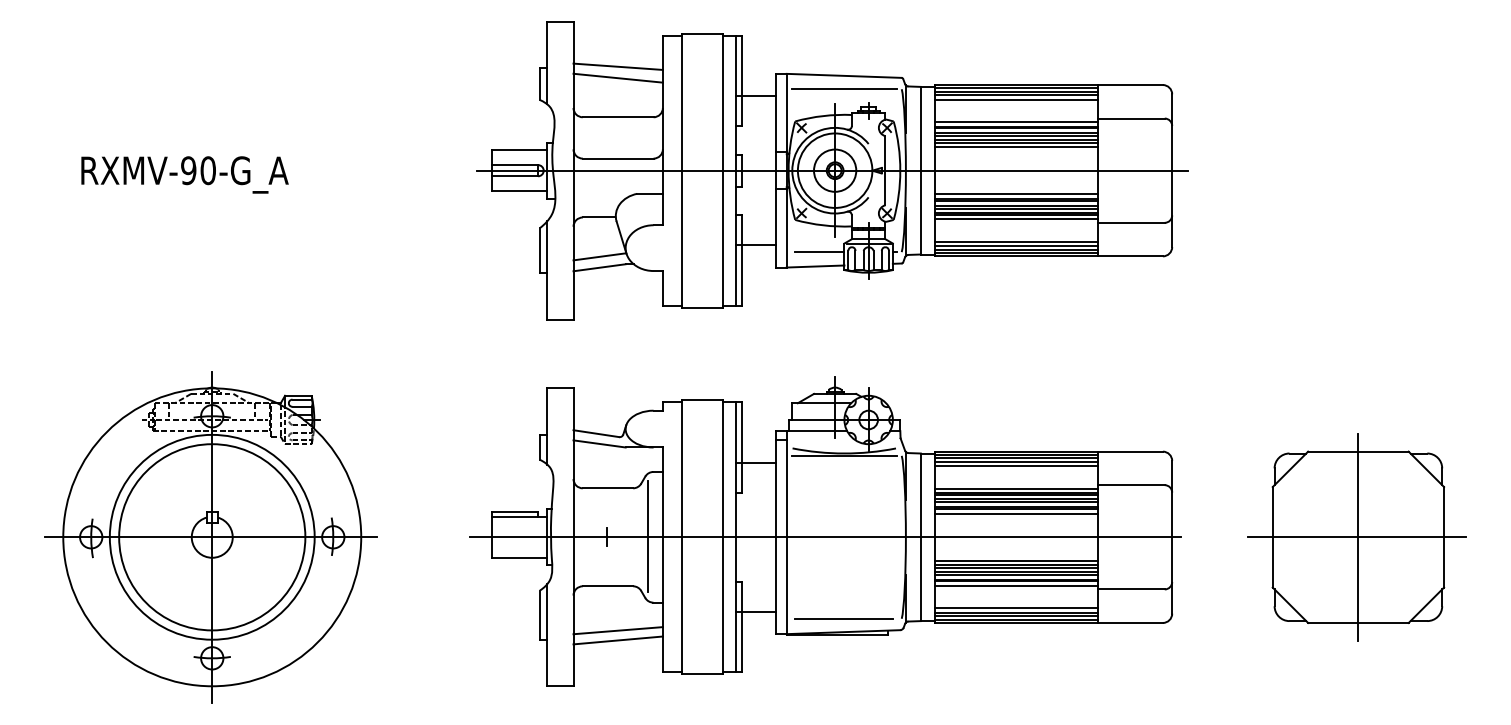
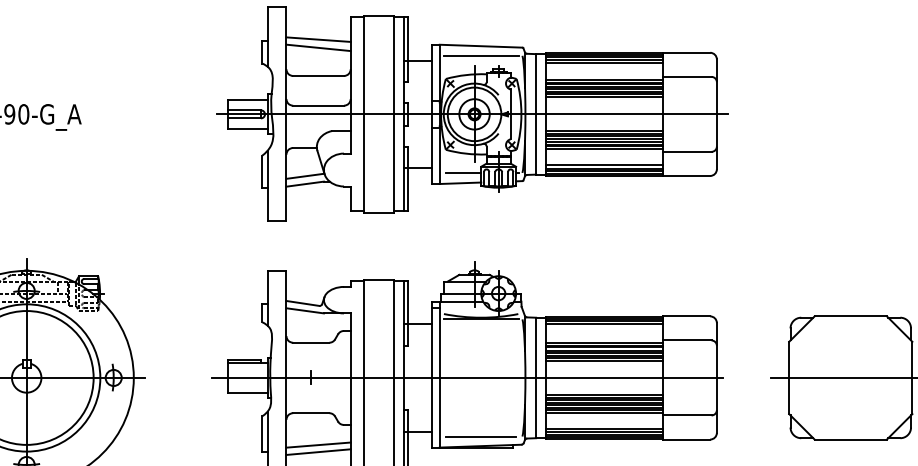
line: (1015, 466) -> (604, 327), removed
line: (648, 536) -> (340, 377), removed
line: (1358, 537) -> (850, 378), removed

